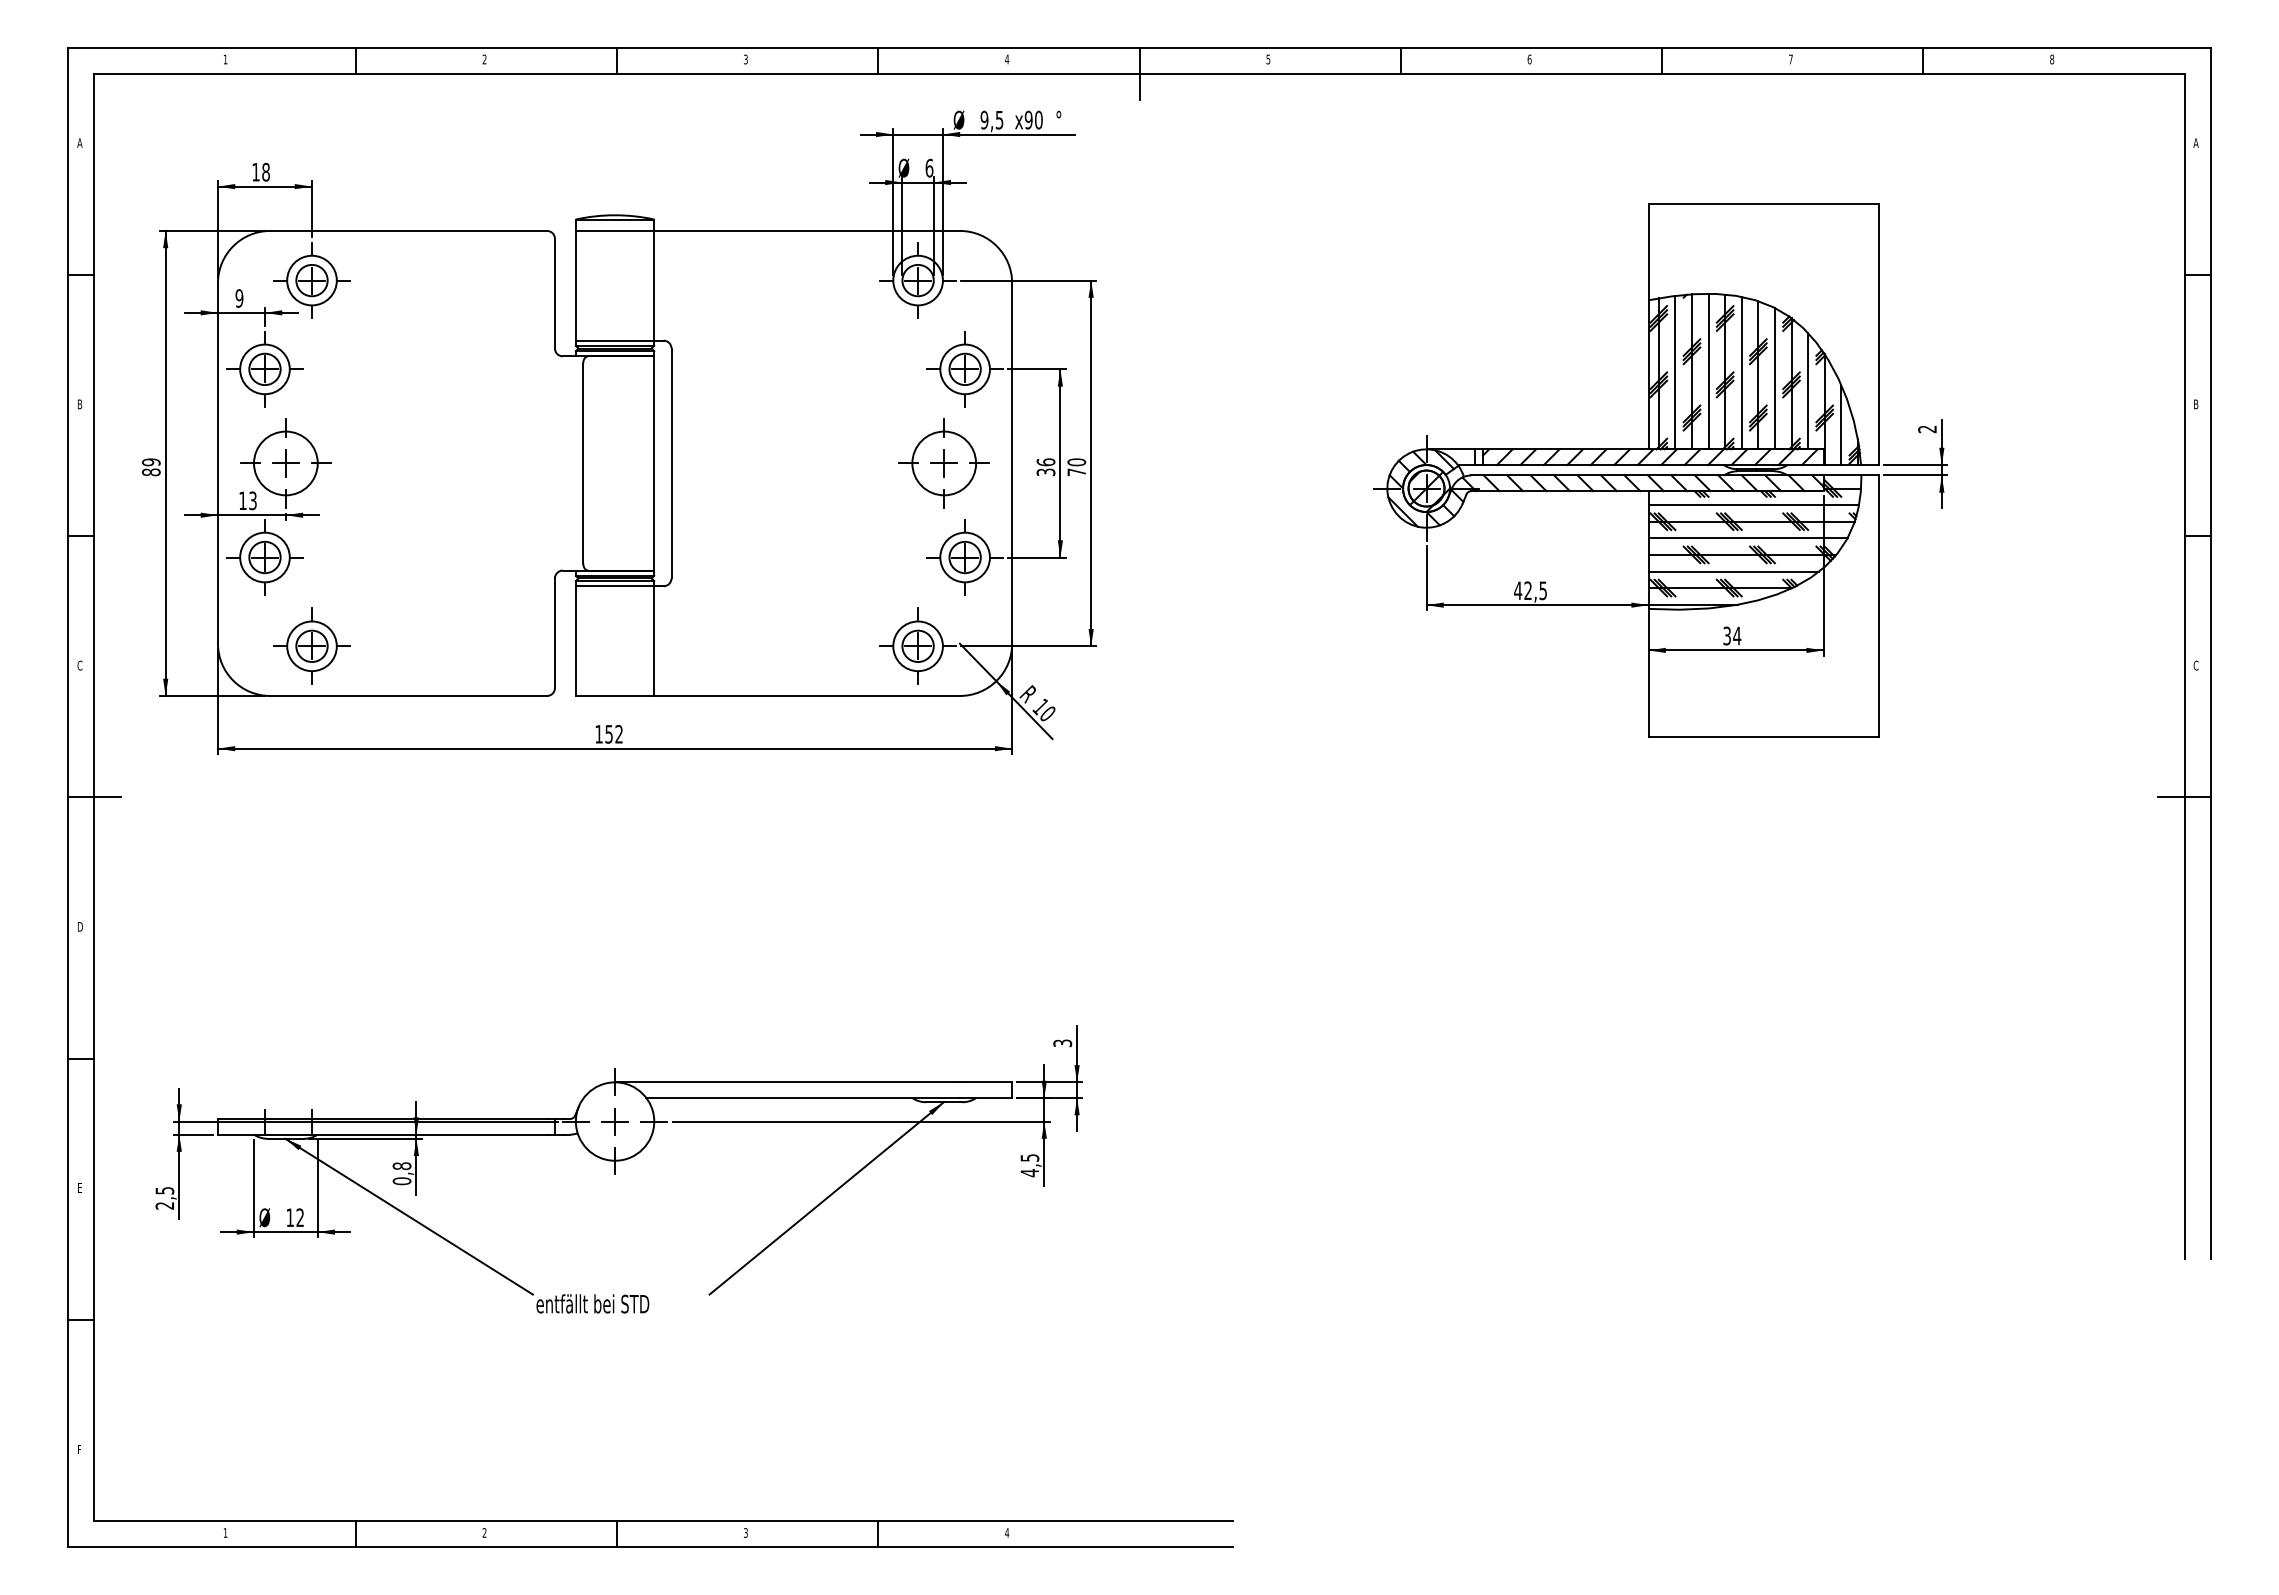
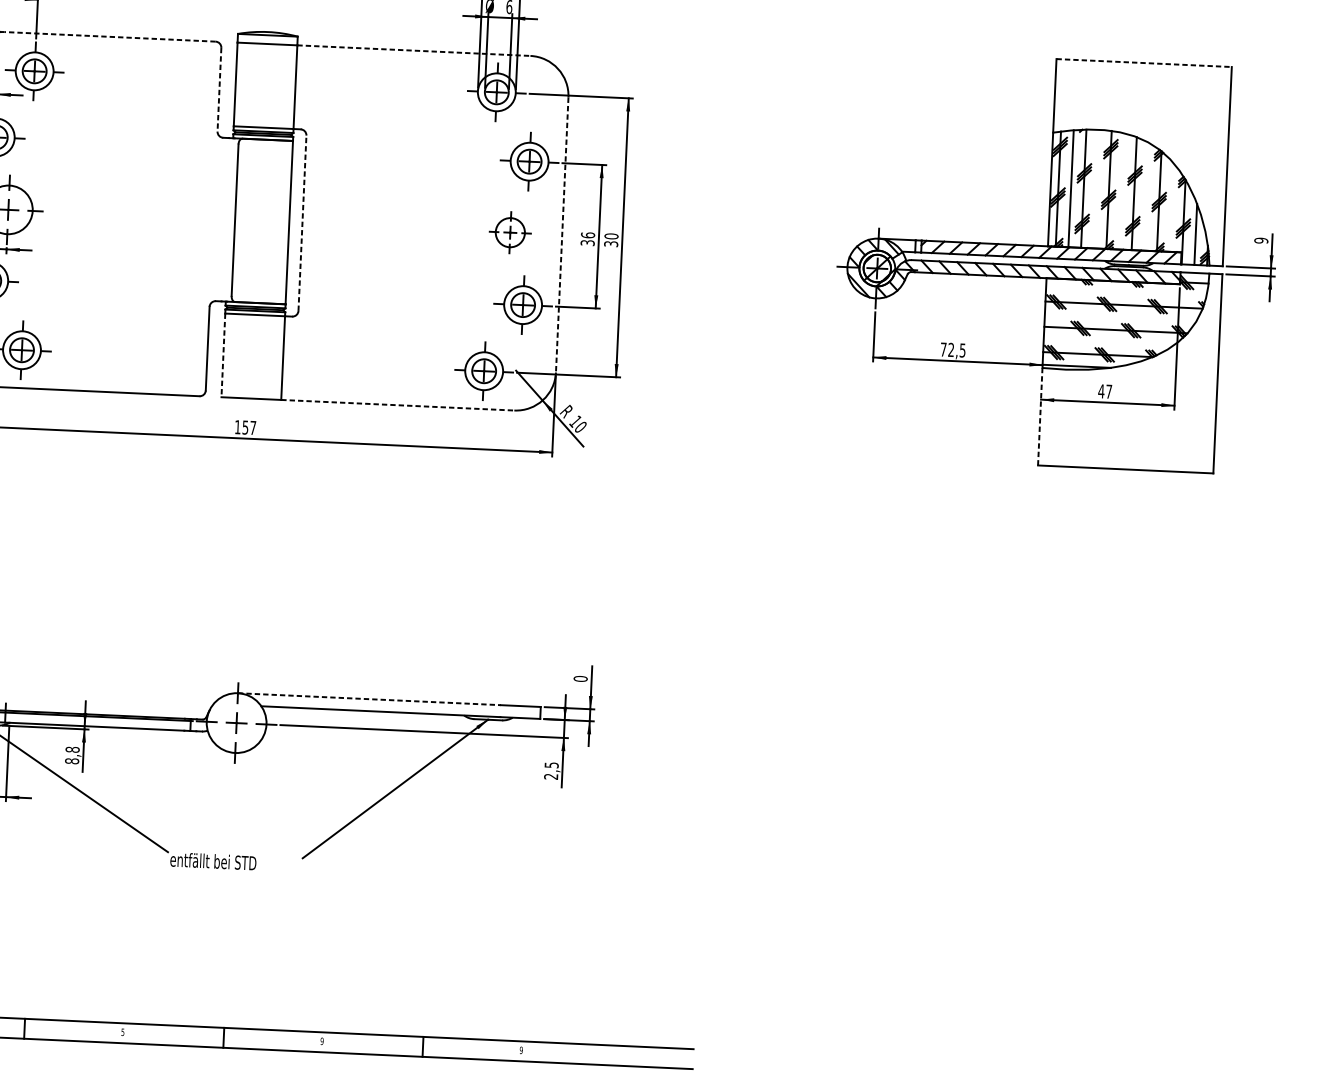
line: (1763, 203) -> (1144, 62), solid -> dashed
line: (408, 230) -> (109, 36), solid -> dashed
line: (807, 230) -> (414, 50), solid -> dashed
line: (554, 293) -> (219, 89), solid -> dashed
line: (1708, 371) -> (1096, 189), removed
line: (1741, 372) -> (1121, 190), removed
line: (1774, 378) -> (1146, 196), removed
line: (1808, 390) -> (1171, 206), removed
text: (1927, 429) -> (1261, 240), 2 -> 9
line: (671, 463) -> (302, 223), solid -> dashed
part: (943, 463) -> (509, 232), size x0.6
line: (1012, 463) -> (562, 235), solid -> dashed
text: (1076, 472) -> (610, 244), 70 -> 30
line: (1753, 505) -> (1126, 292), removed
line: (1747, 538) -> (1120, 317), removed
line: (1733, 571) -> (1108, 342), removed
text: (1518, 590) -> (943, 349), 42,5 -> 72,5
text: (1732, 635) -> (1105, 391), 34 -> 47
line: (575, 641) -> (223, 355), solid -> dashed
line: (1648, 672) -> (1040, 416), solid -> dashed
line: (807, 695) -> (398, 404), solid -> dashed
text: (618, 733) -> (252, 427), 152 -> 157
text: (1062, 1043) -> (580, 679), 3 -> 0
line: (788, 1082) -> (370, 699), solid -> dashed
text: (1029, 1173) -> (550, 777), 4,5 -> 2,5
text: (402, 1181) -> (72, 761), 0,8 -> 8,8
text: (484, 1532) -> (122, 1031), 2 -> 5
text: (745, 1532) -> (321, 1040), 3 -> 9
text: (1007, 1532) -> (521, 1050), 4 -> 9

